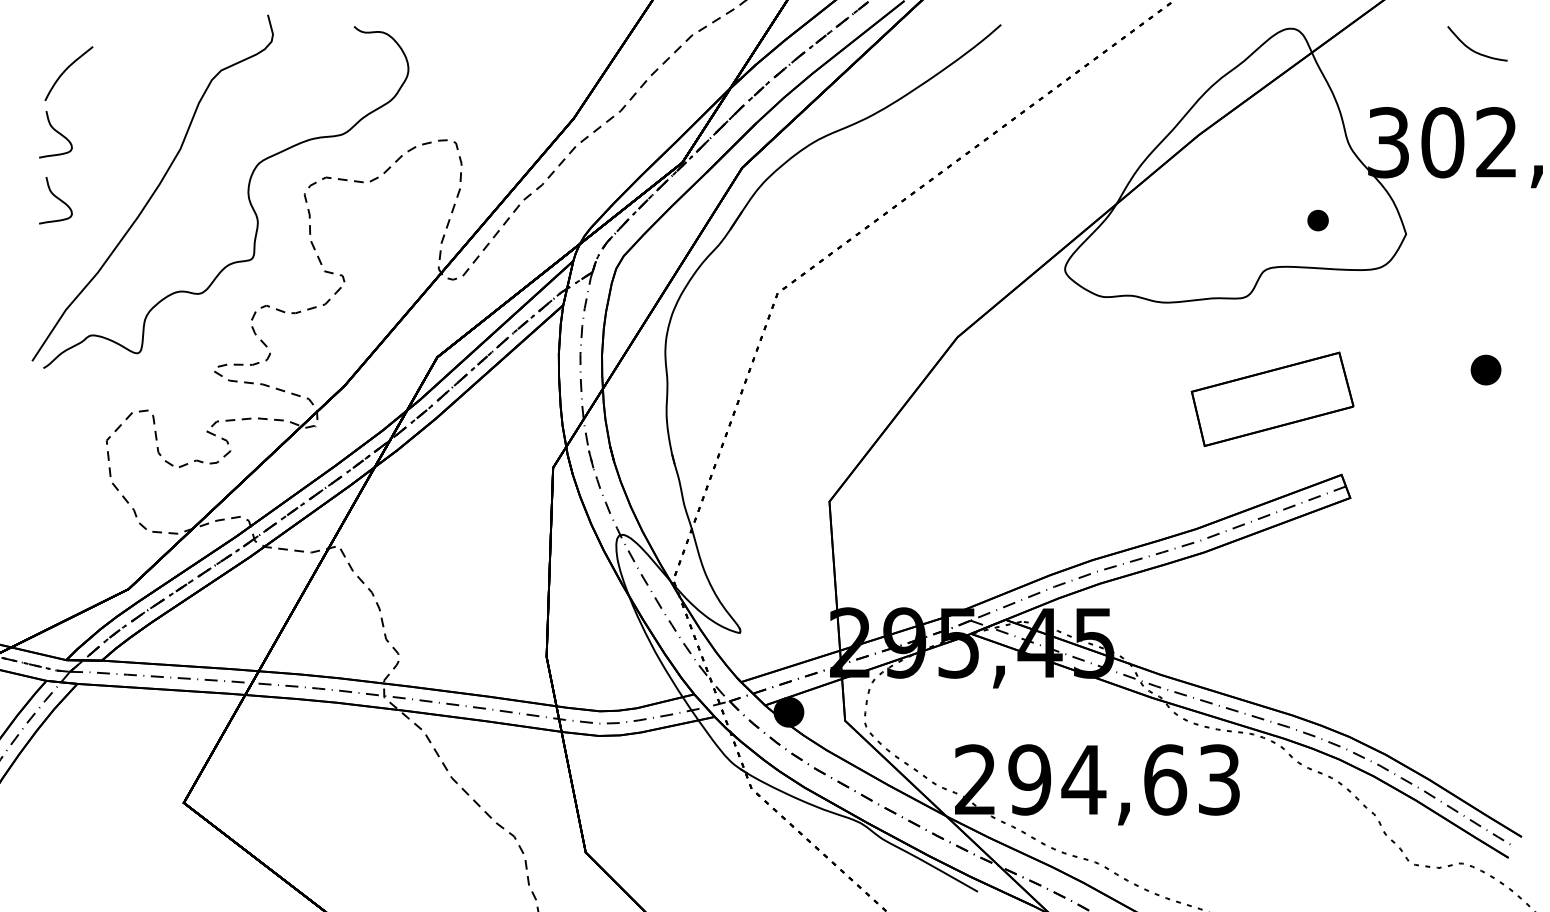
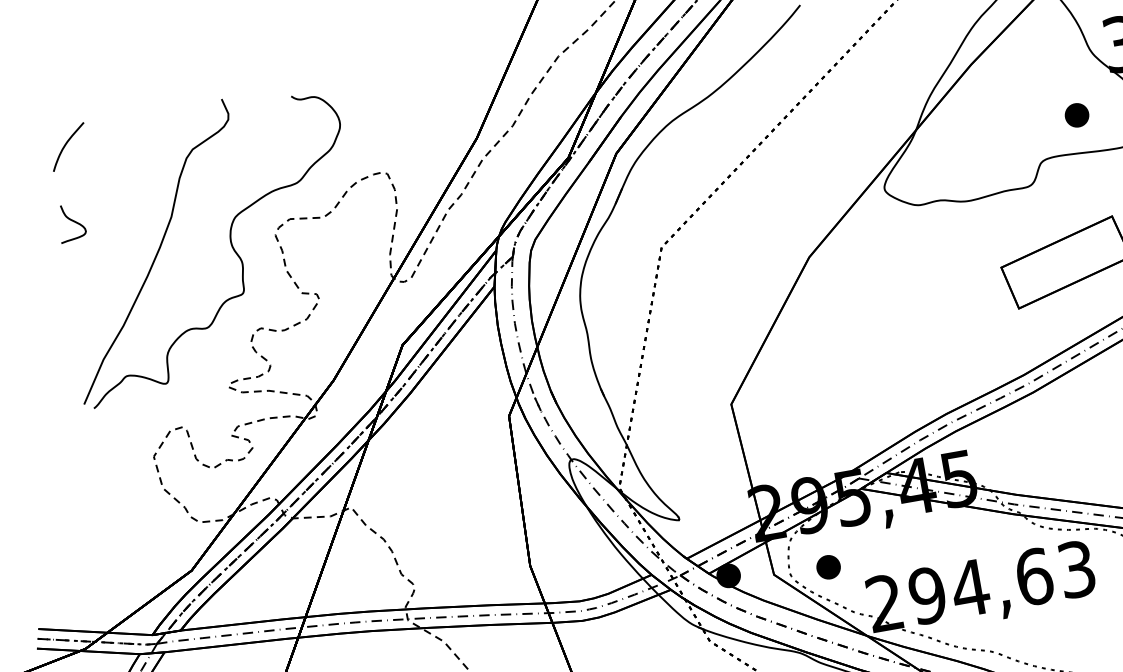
curve: (66, 70) -> (66, 144), moved
curve: (56, 198) -> (80, 273), removed
part: (1317, 220) -> (1076, 115), size x1.43
part: (913, 723) -> (828, 567), added

